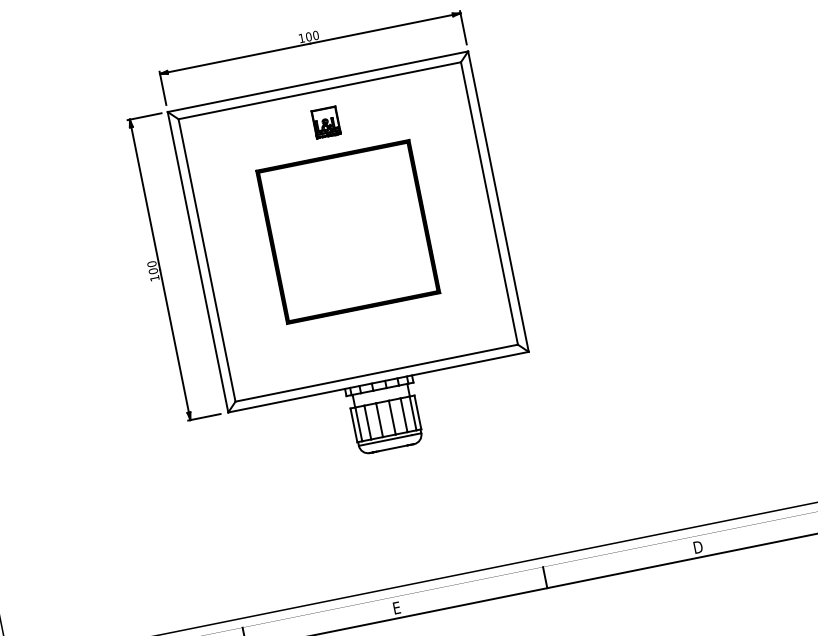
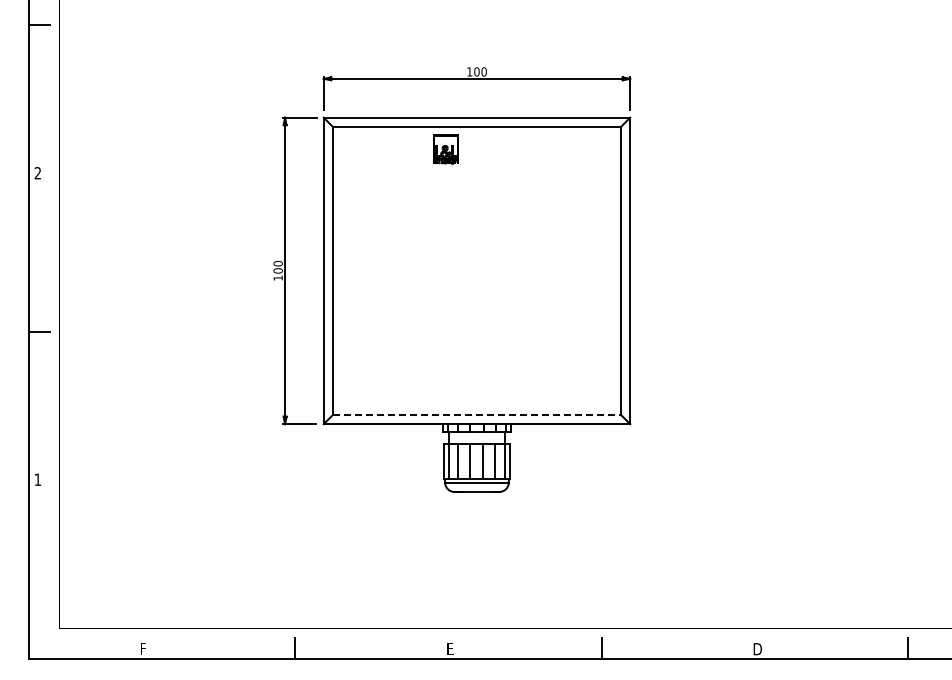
part: (325, 122) -> (445, 149), moved
part: (347, 231) -> (476, 270), removed
line: (377, 372) -> (477, 414), solid -> dashed

